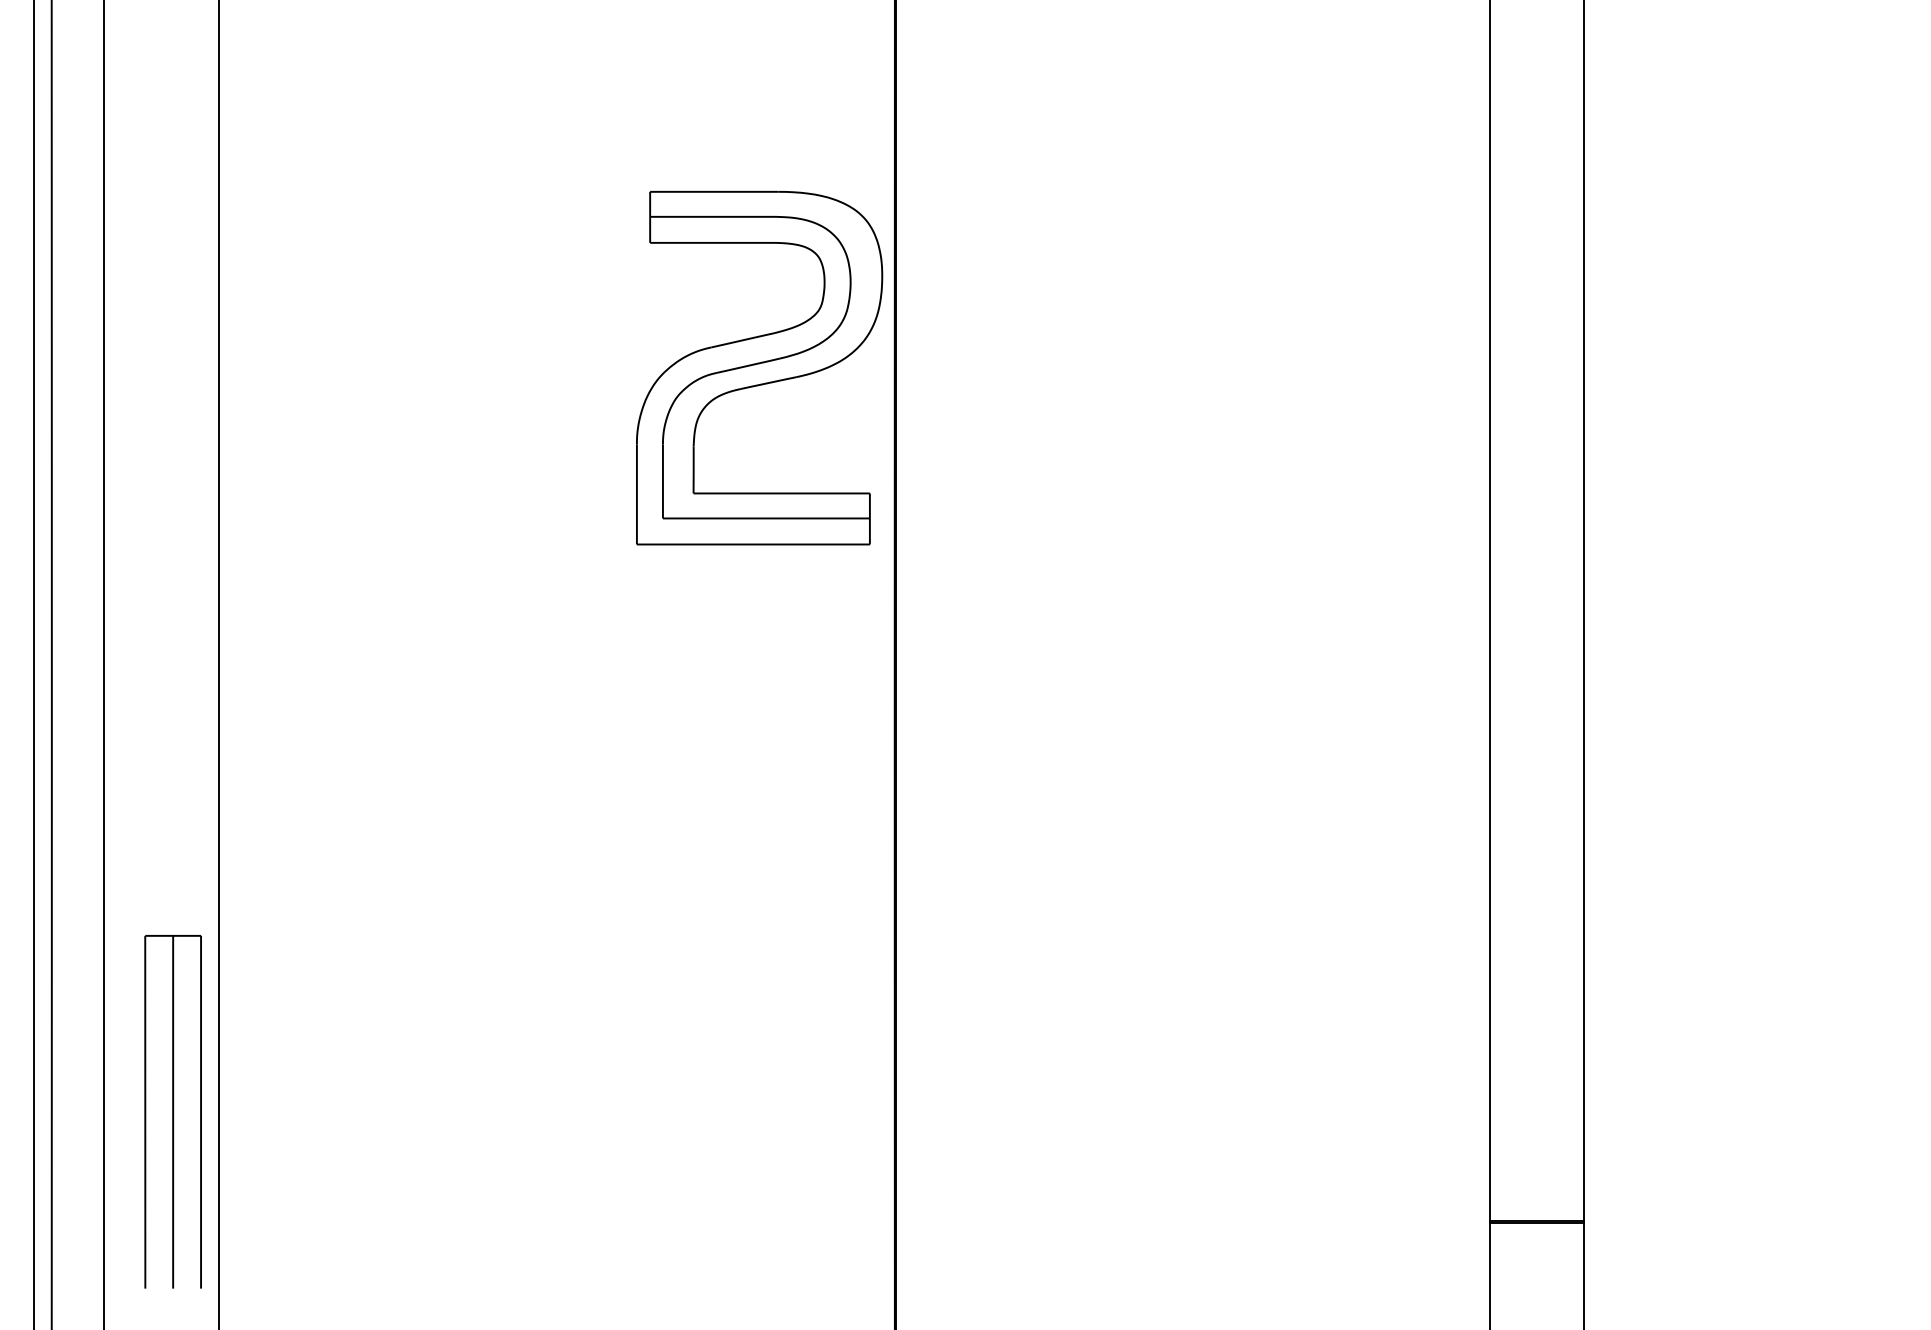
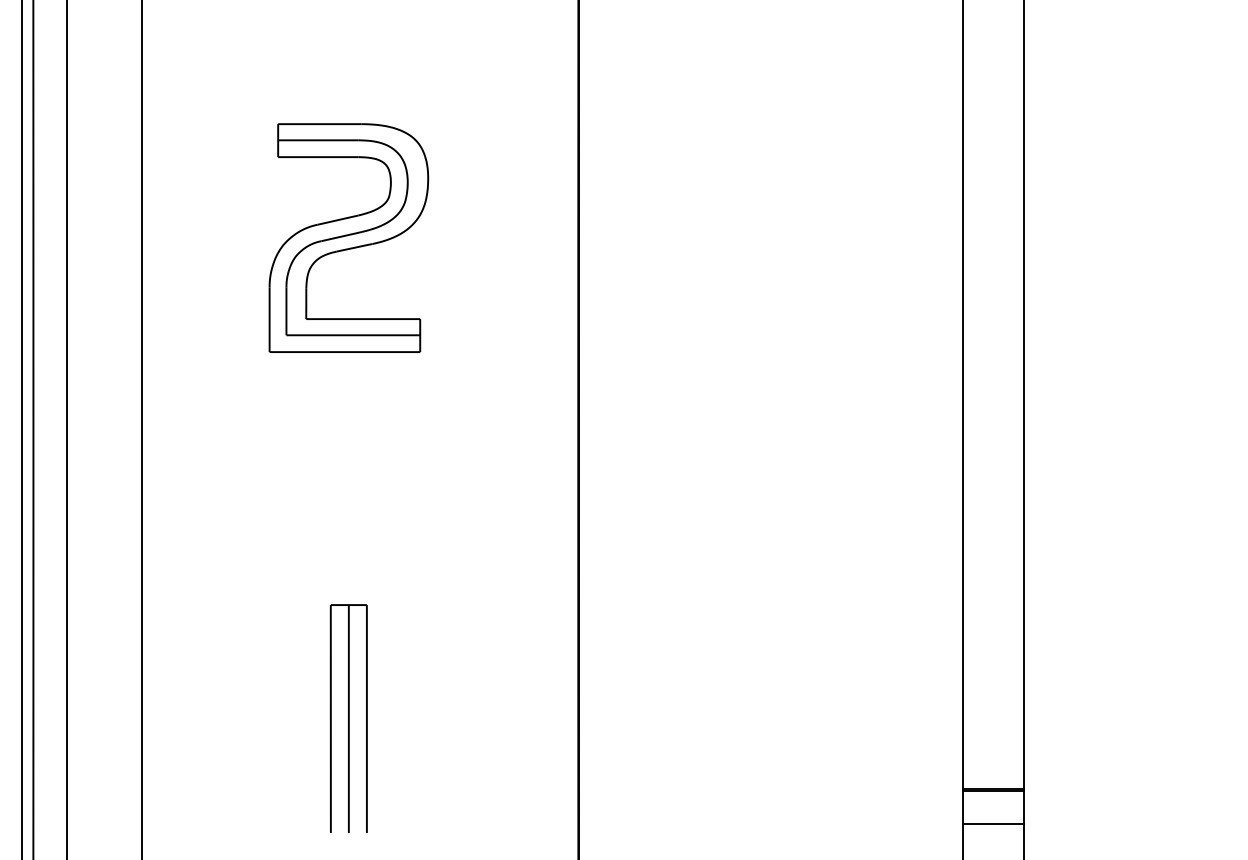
part: (758, 367) -> (348, 237), moved
part: (172, 1111) -> (348, 718), moved
line: (1537, 1275) -> (993, 824), added

